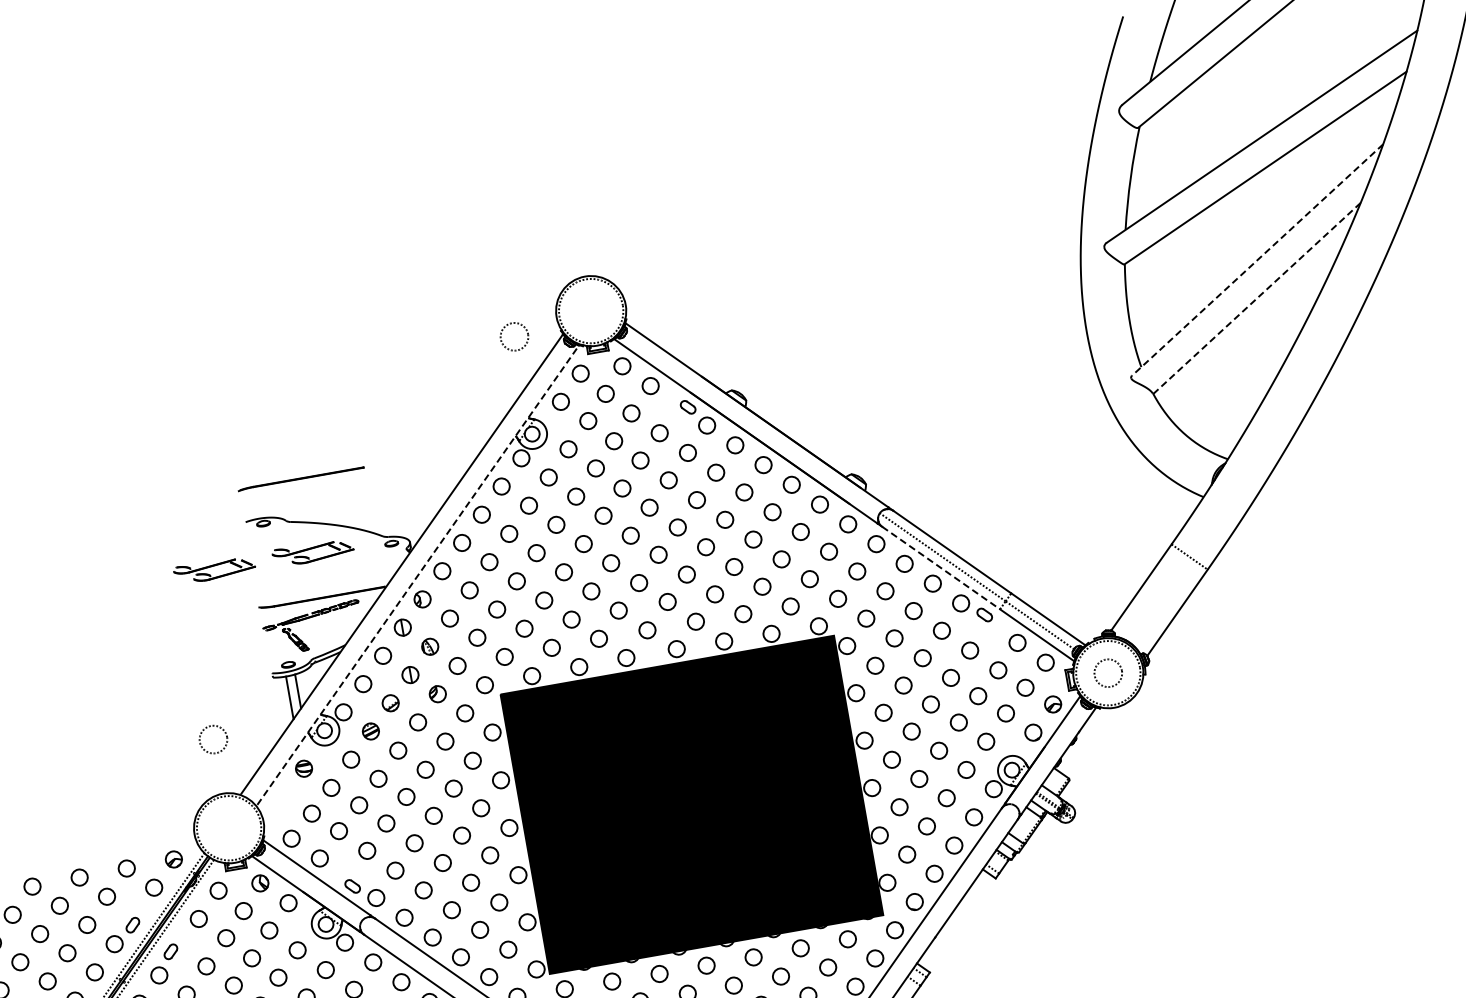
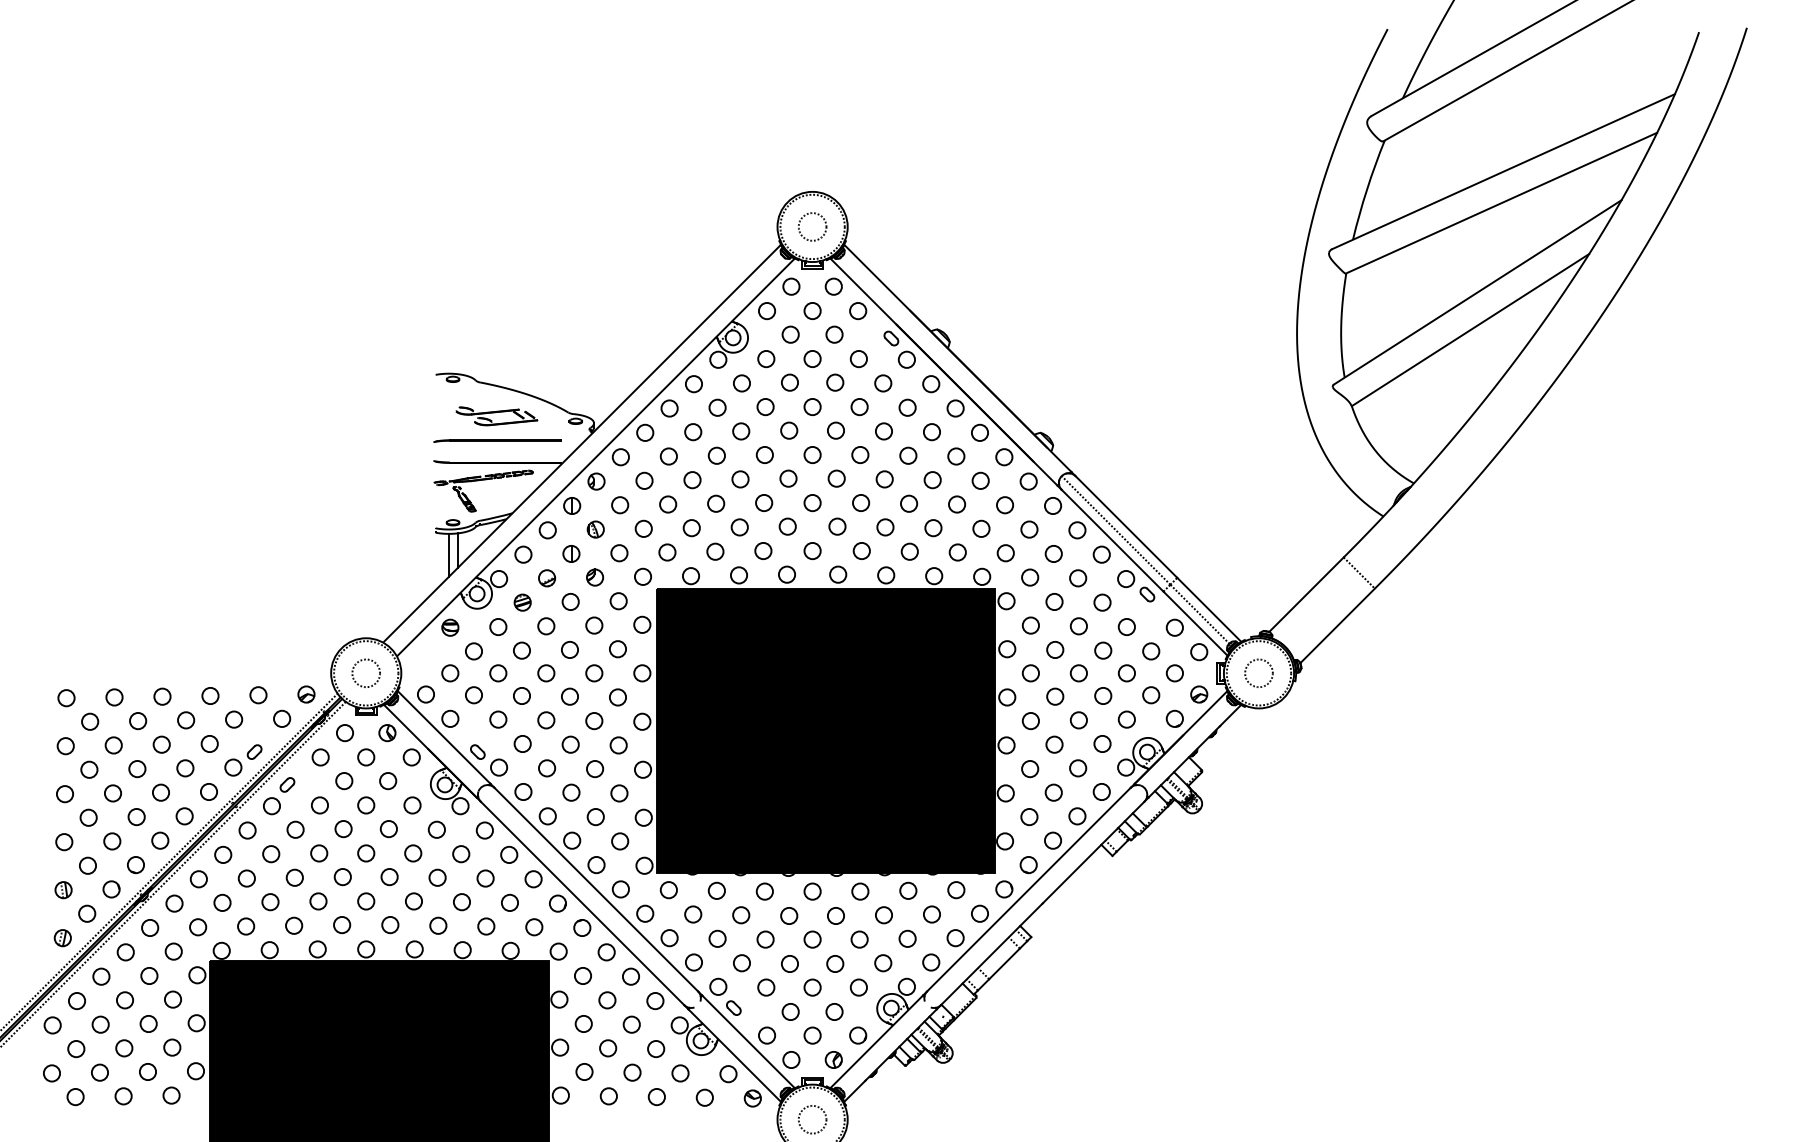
line: (1257, 260) -> (1477, 292), dashed -> solid
line: (1257, 298) -> (1470, 330), dashed -> solid
circle: (514, 336) -> (812, 226), moved
line: (300, 478) -> (497, 440), moved
line: (940, 567) -> (1112, 540), dashed -> solid
part: (214, 570) -> (396, 416), removed
line: (418, 574) -> (596, 456), dashed -> solid
circle: (212, 738) -> (365, 672), moved

